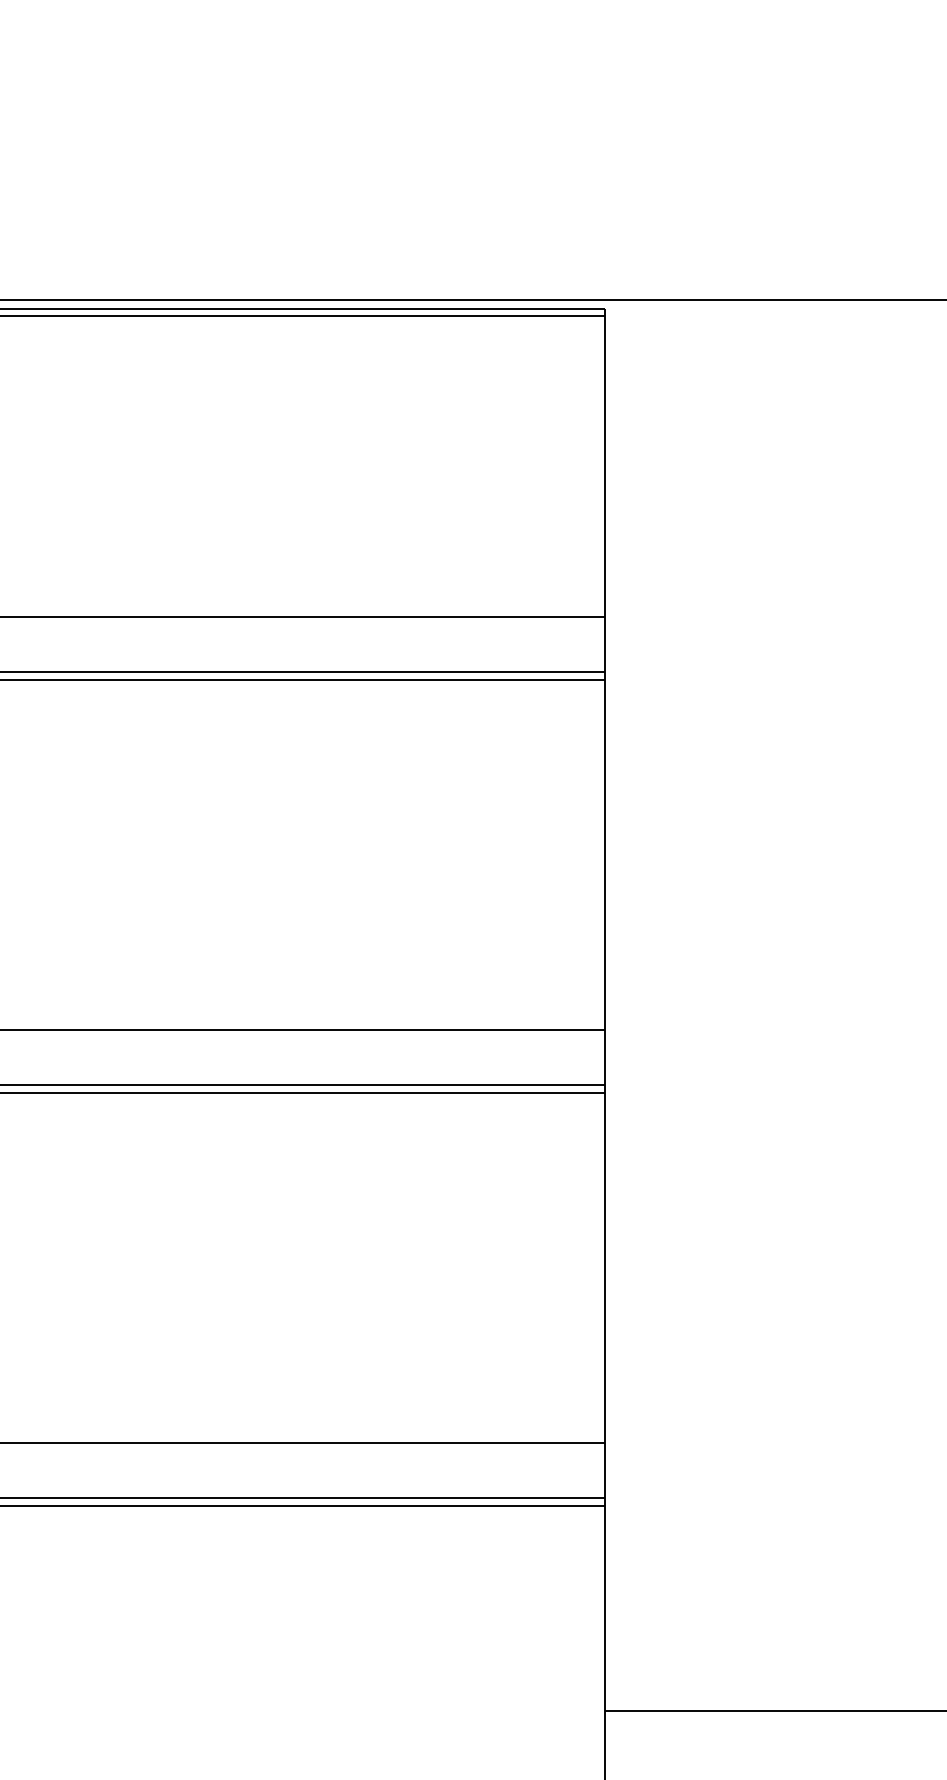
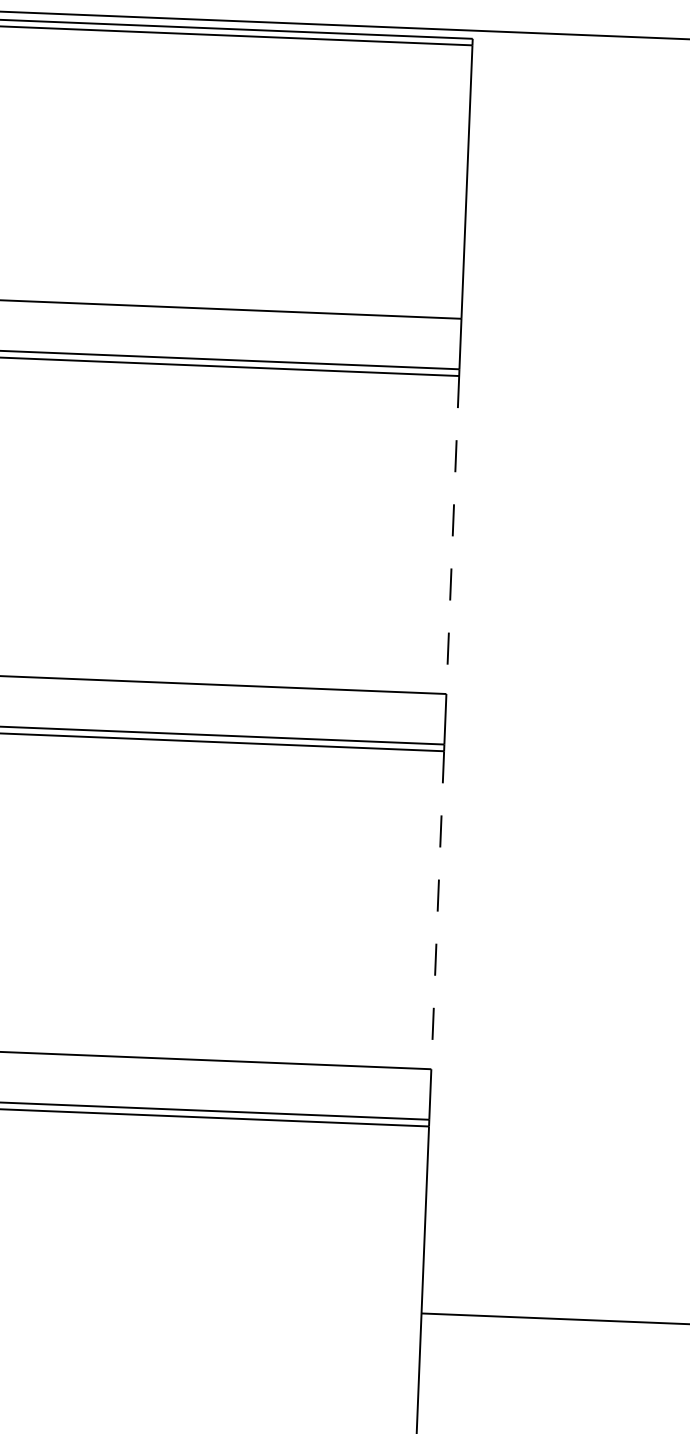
line: (604, 854) -> (452, 534), solid -> dashed
line: (604, 1267) -> (437, 910), solid -> dashed

